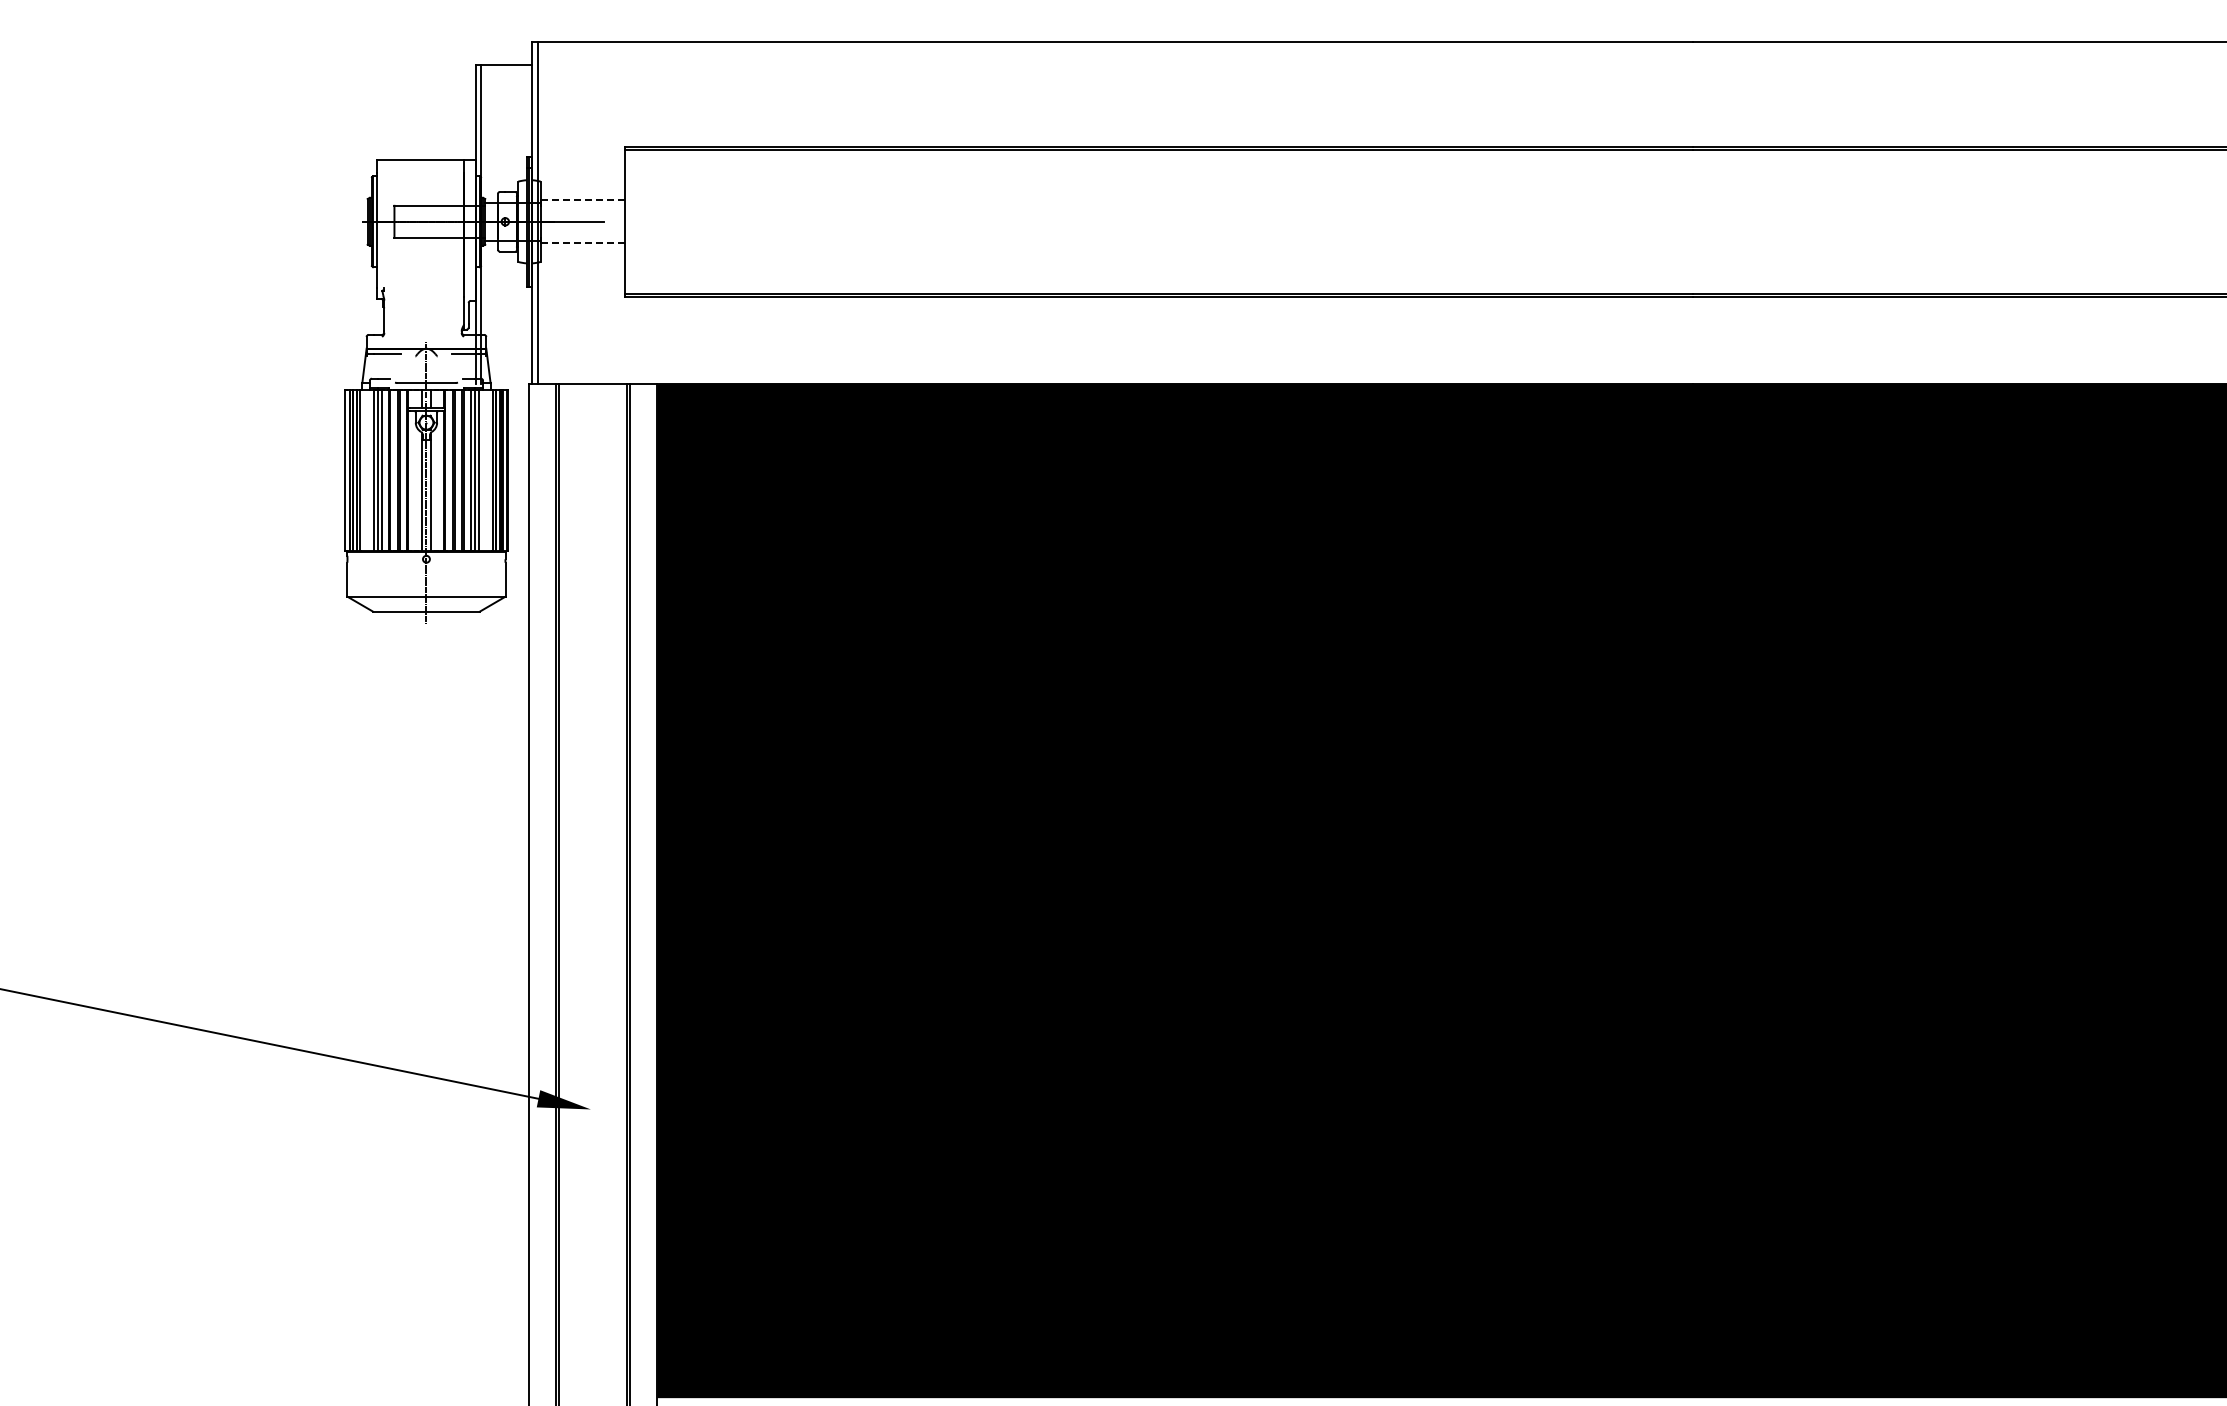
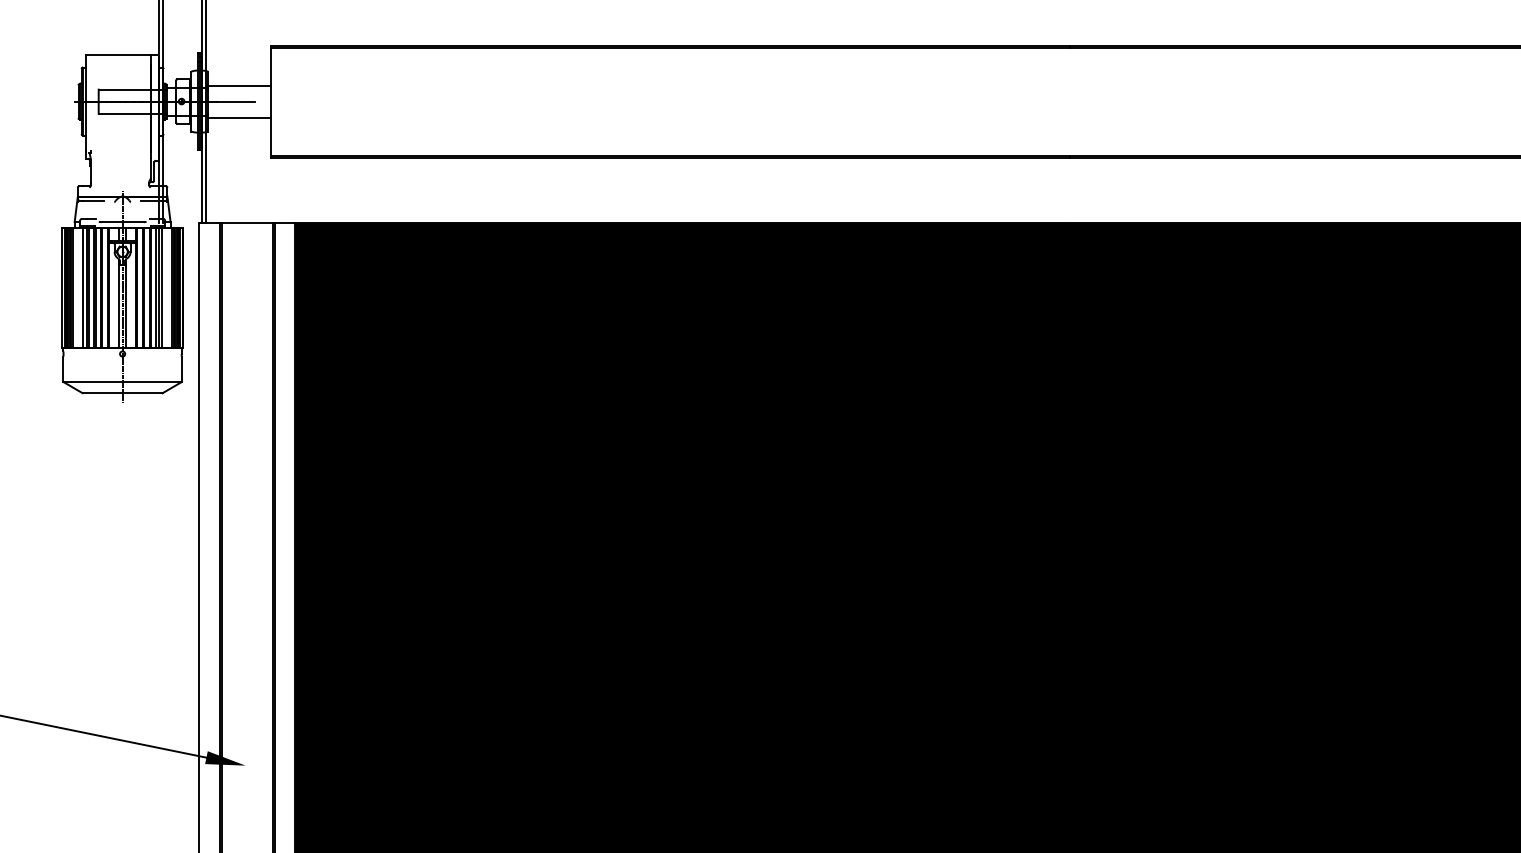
line: (582, 200) -> (239, 85), dashed -> solid
line: (583, 243) -> (240, 117), dashed -> solid

